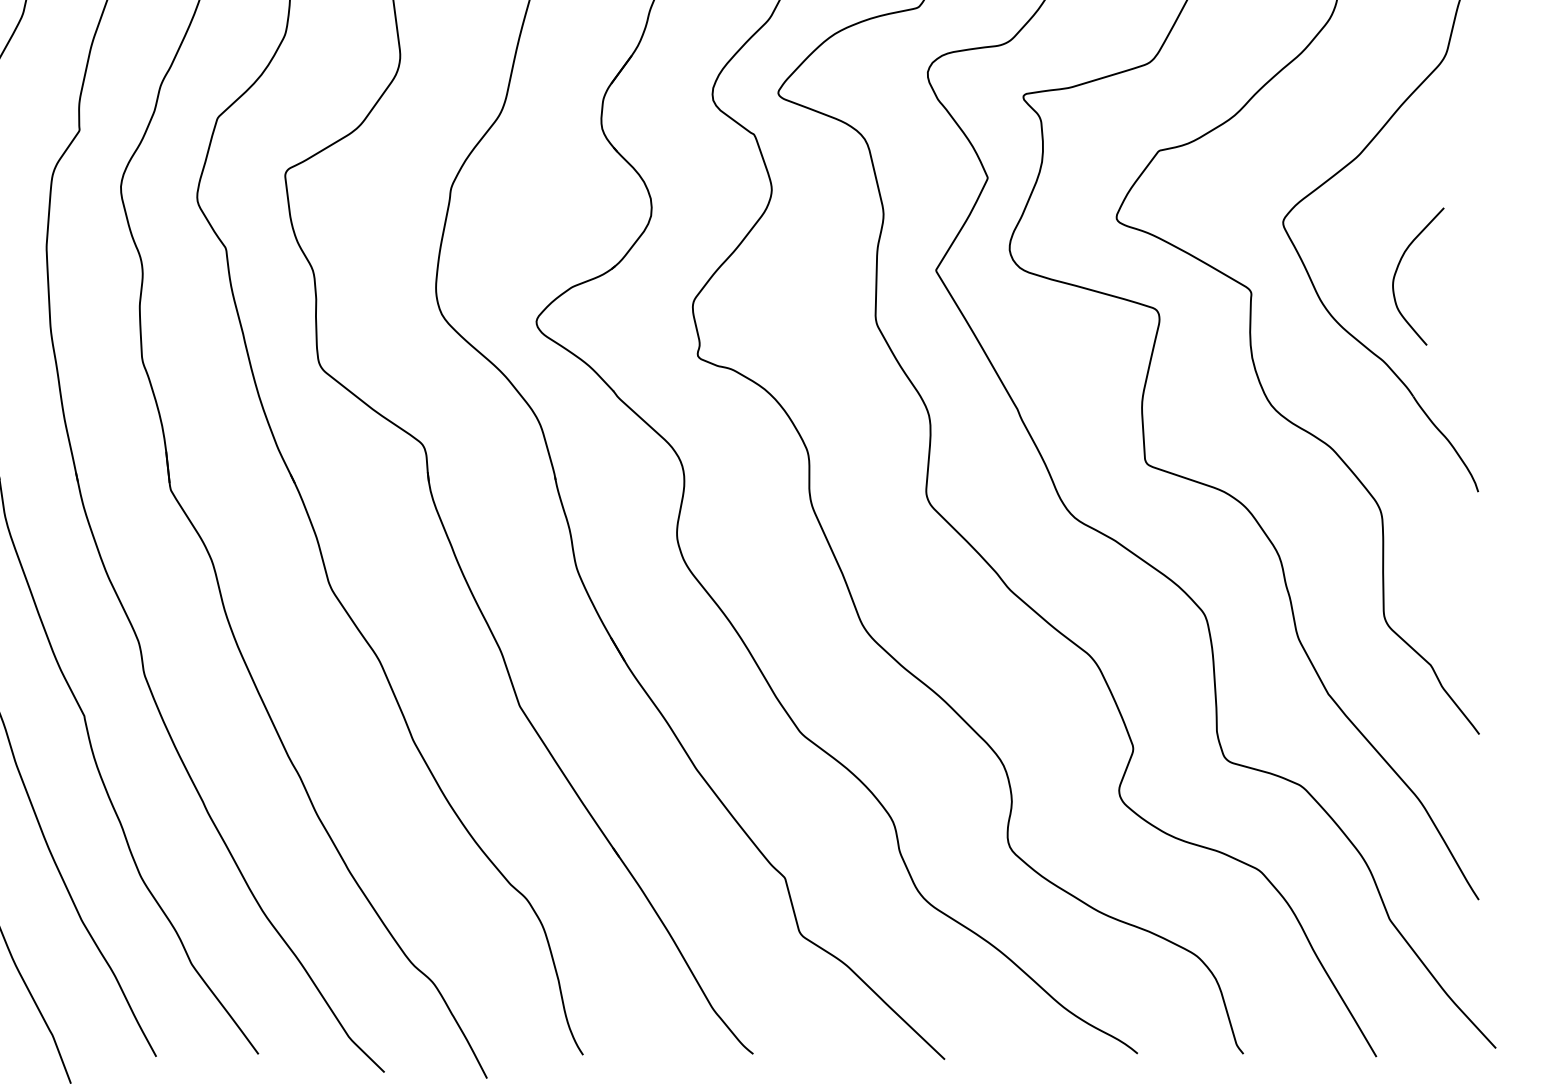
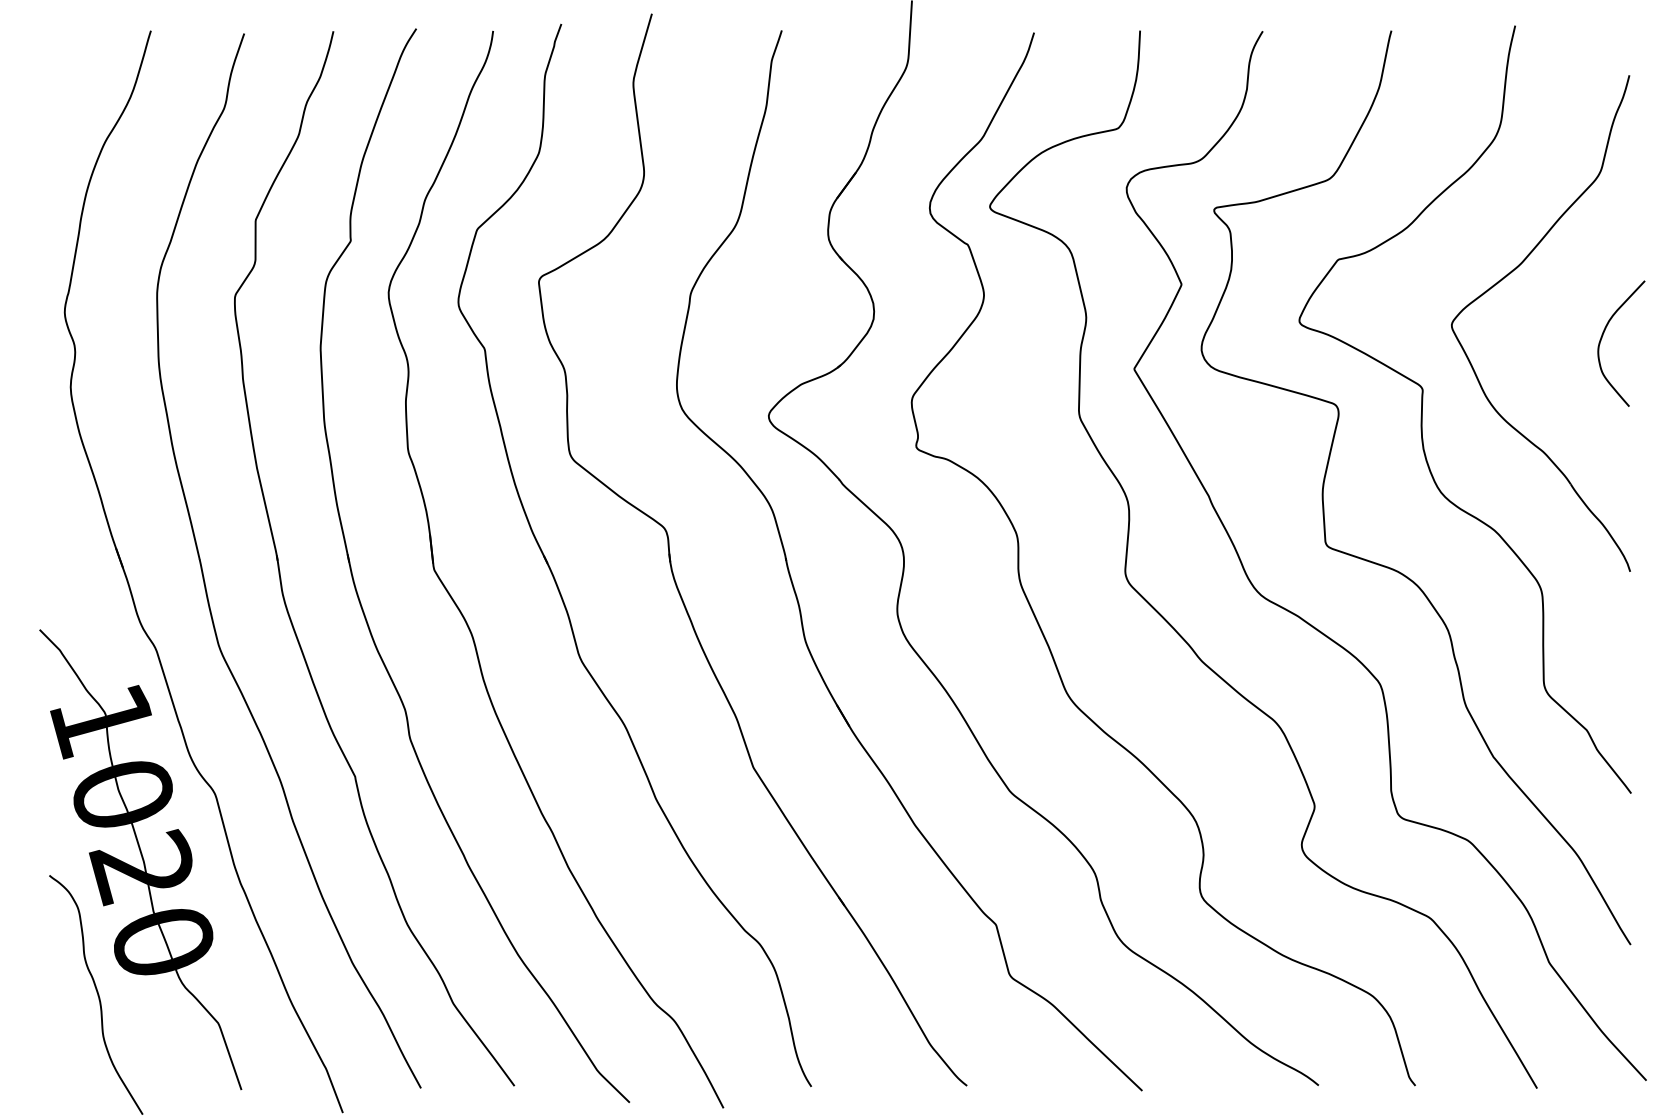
curve: (1397, 270) -> (1602, 338), moved

